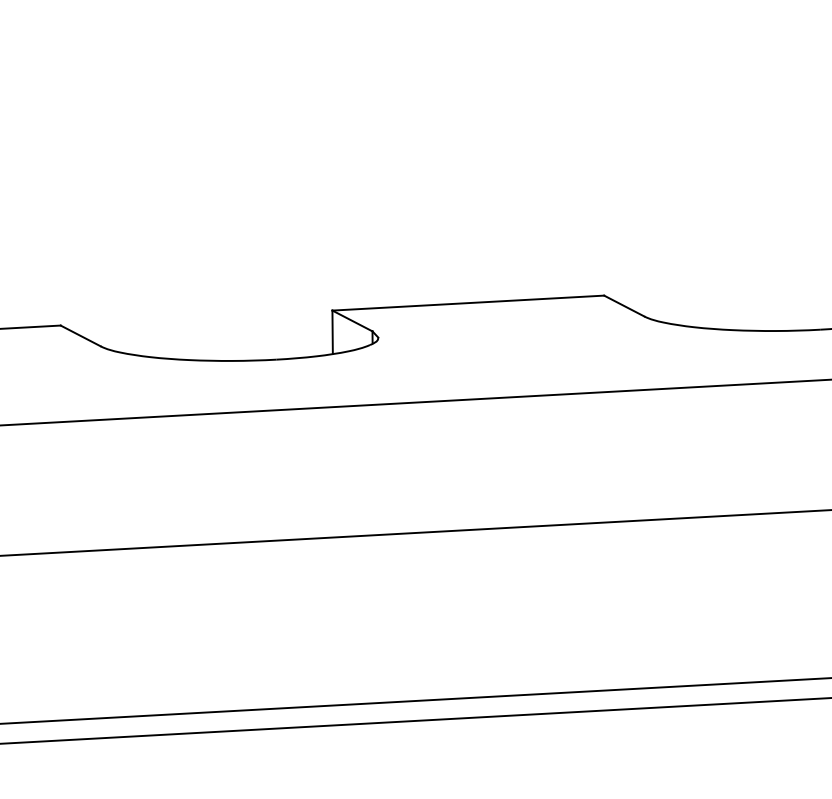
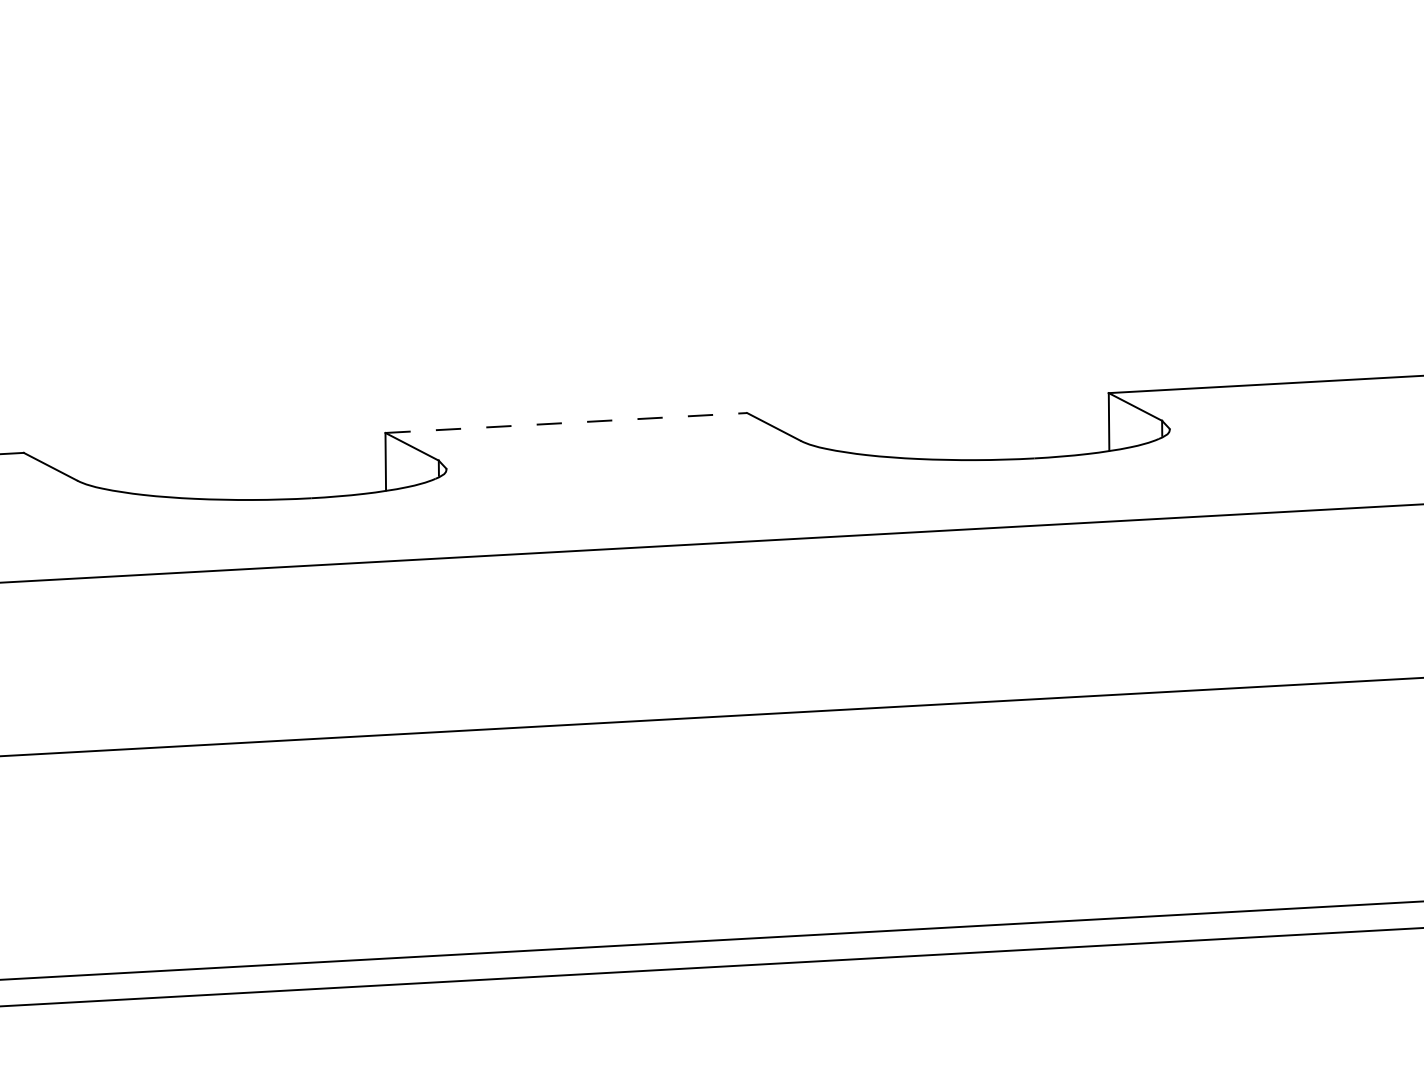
line: (468, 302) -> (566, 422), solid -> dashed

